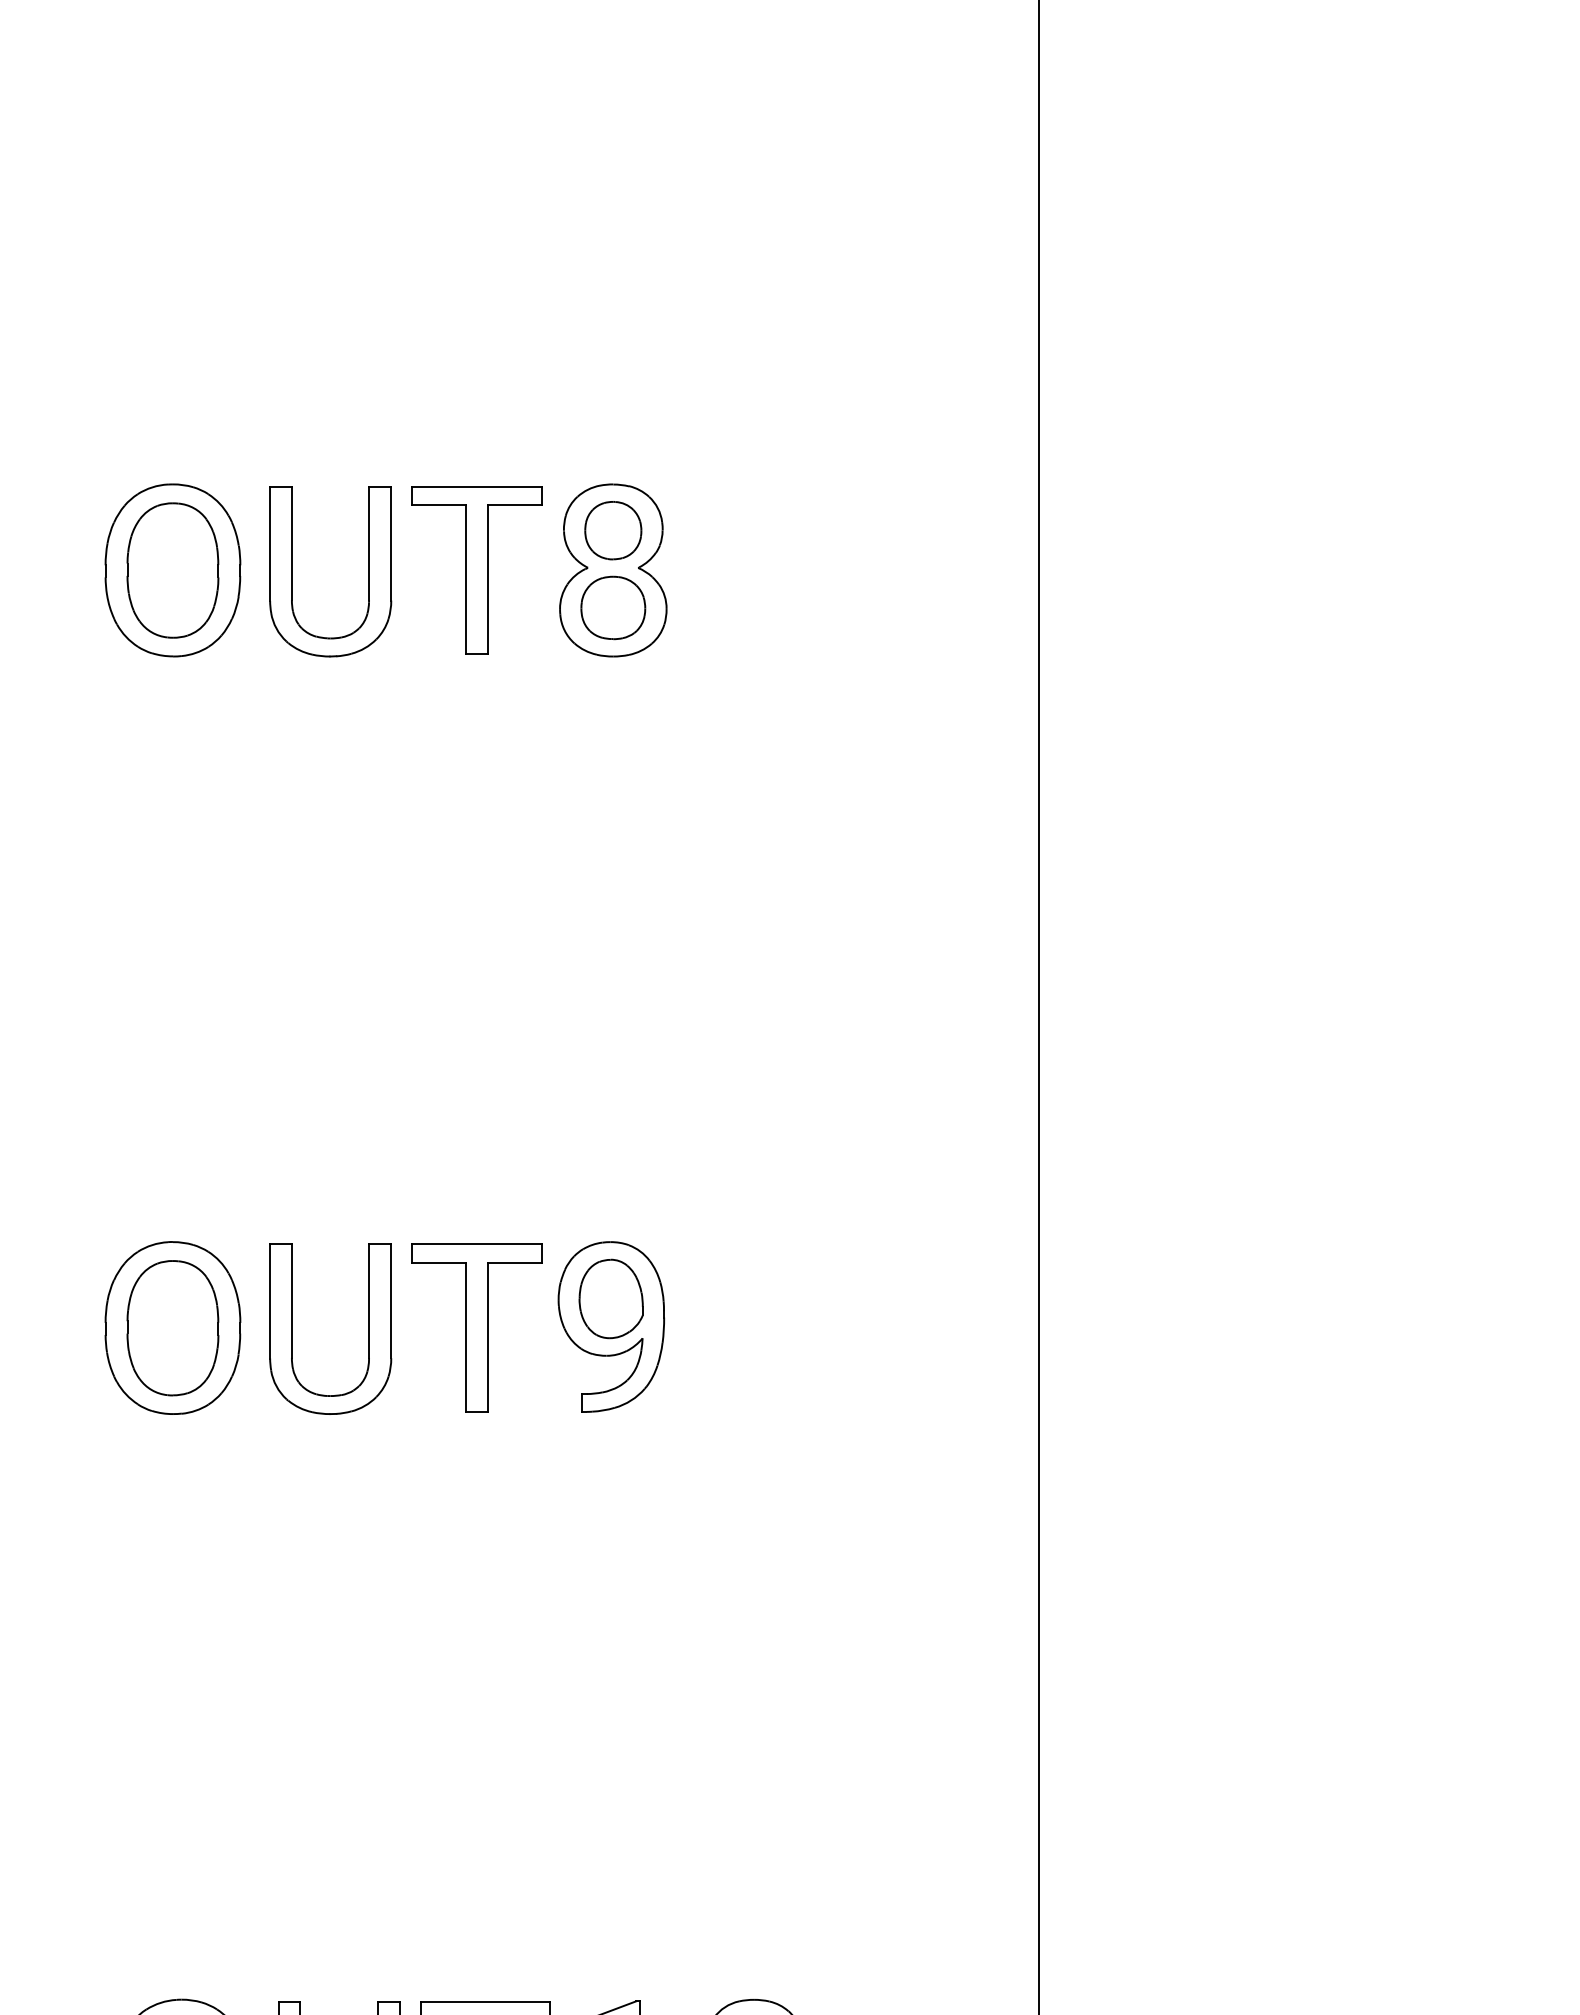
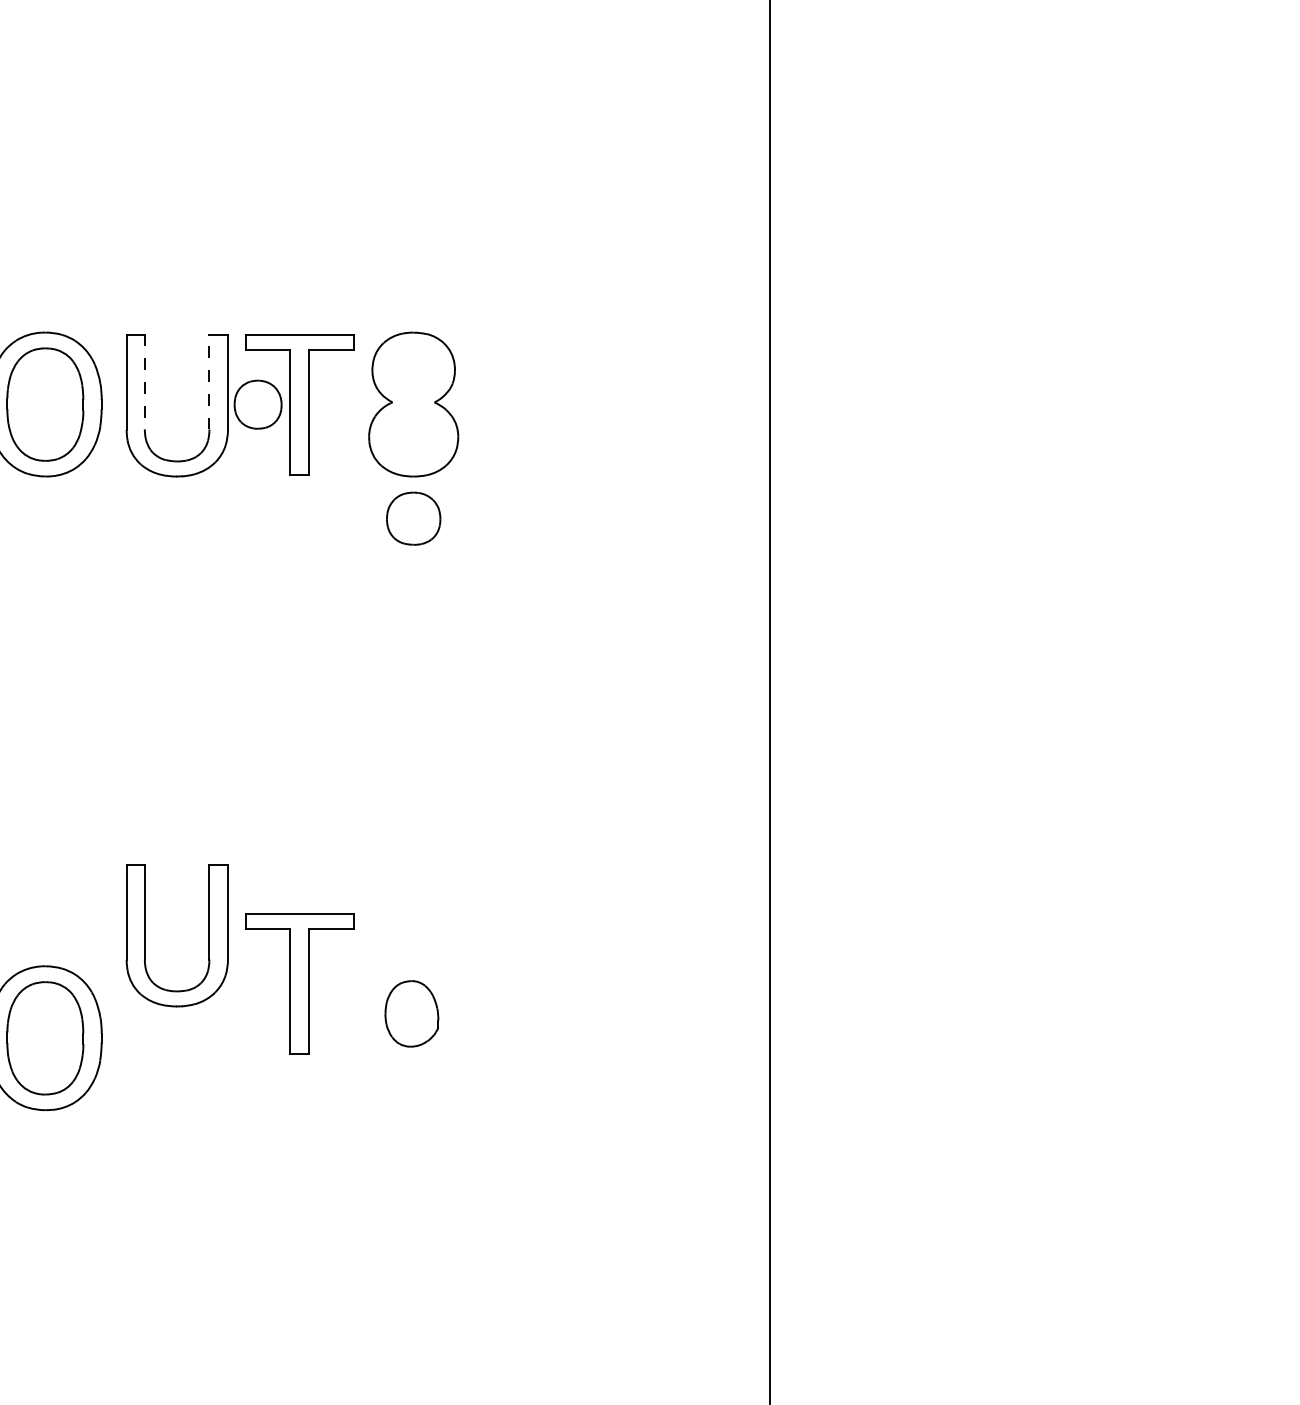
part: (613, 530) -> (258, 404), moved
line: (291, 543) -> (144, 382), solid -> dashed
line: (369, 543) -> (209, 382), solid -> dashed
part: (613, 607) -> (413, 518), moved
part: (610, 1326) -> (411, 1036), removed
part: (476, 1327) -> (299, 983), moved
part: (292, 1328) -> (145, 934), moved

